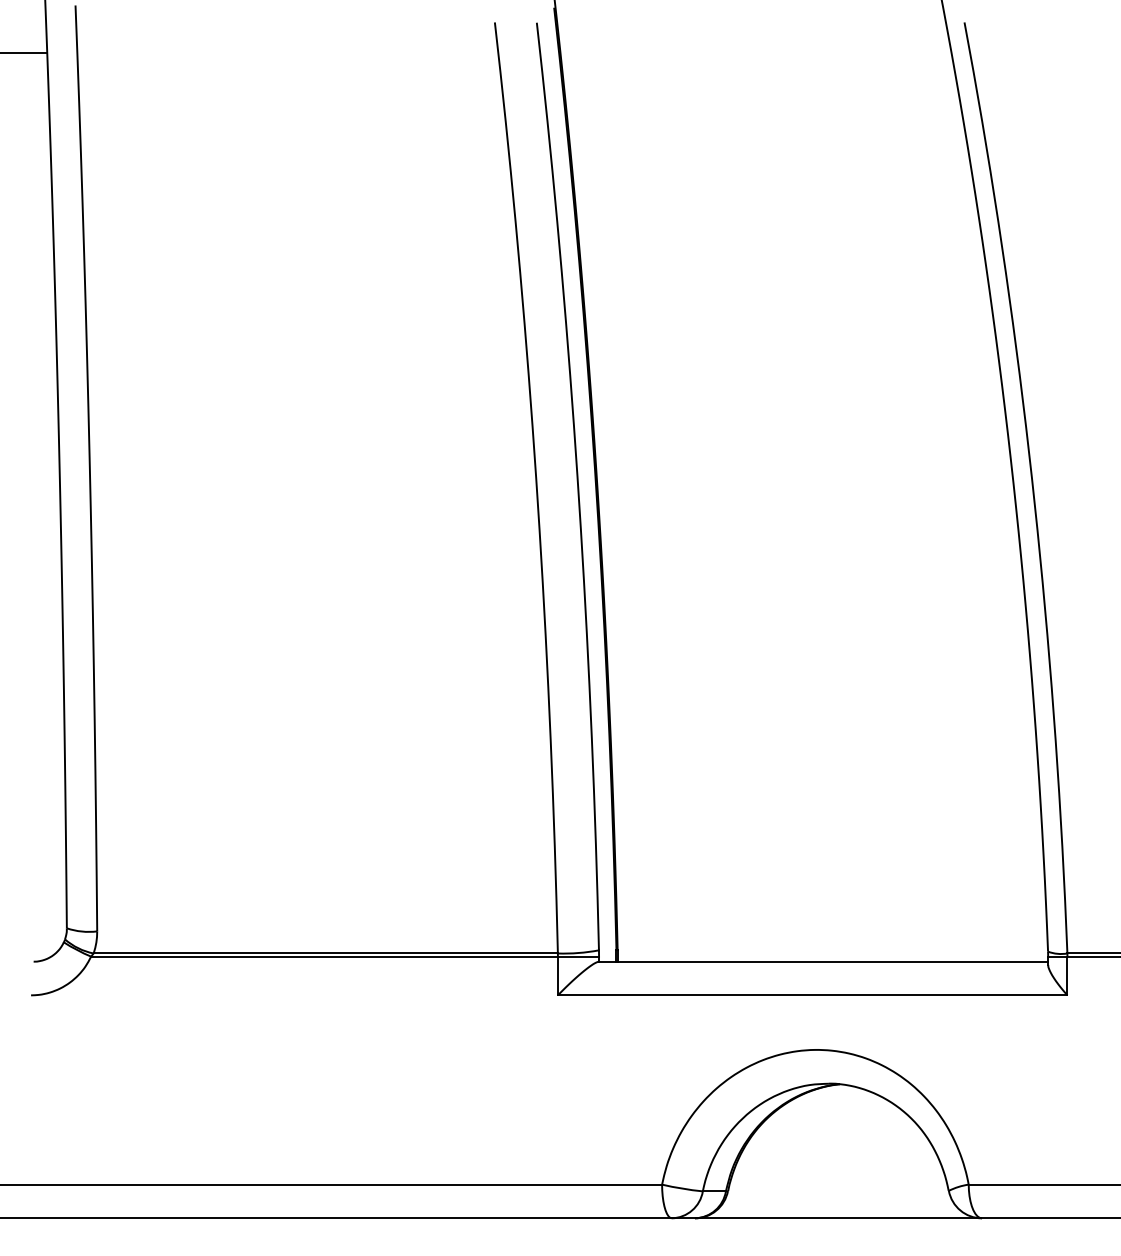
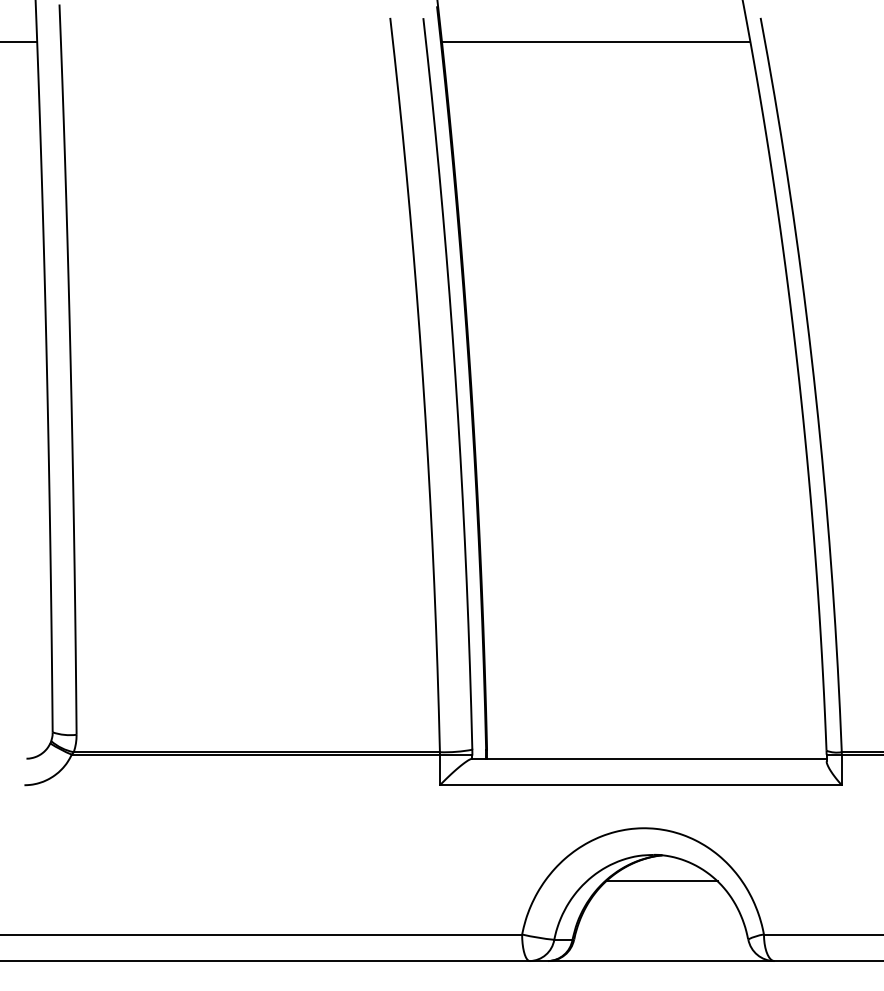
line: (755, 52) -> (595, 41), added
line: (839, 1117) -> (662, 881), added

